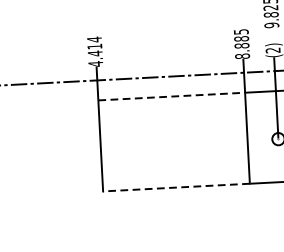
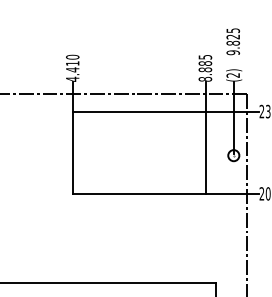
text: (94, 38) -> (72, 56), 4.414 -> 4.410
line: (172, 96) -> (140, 112), dashed -> solid
line: (176, 187) -> (139, 194), dashed -> solid

